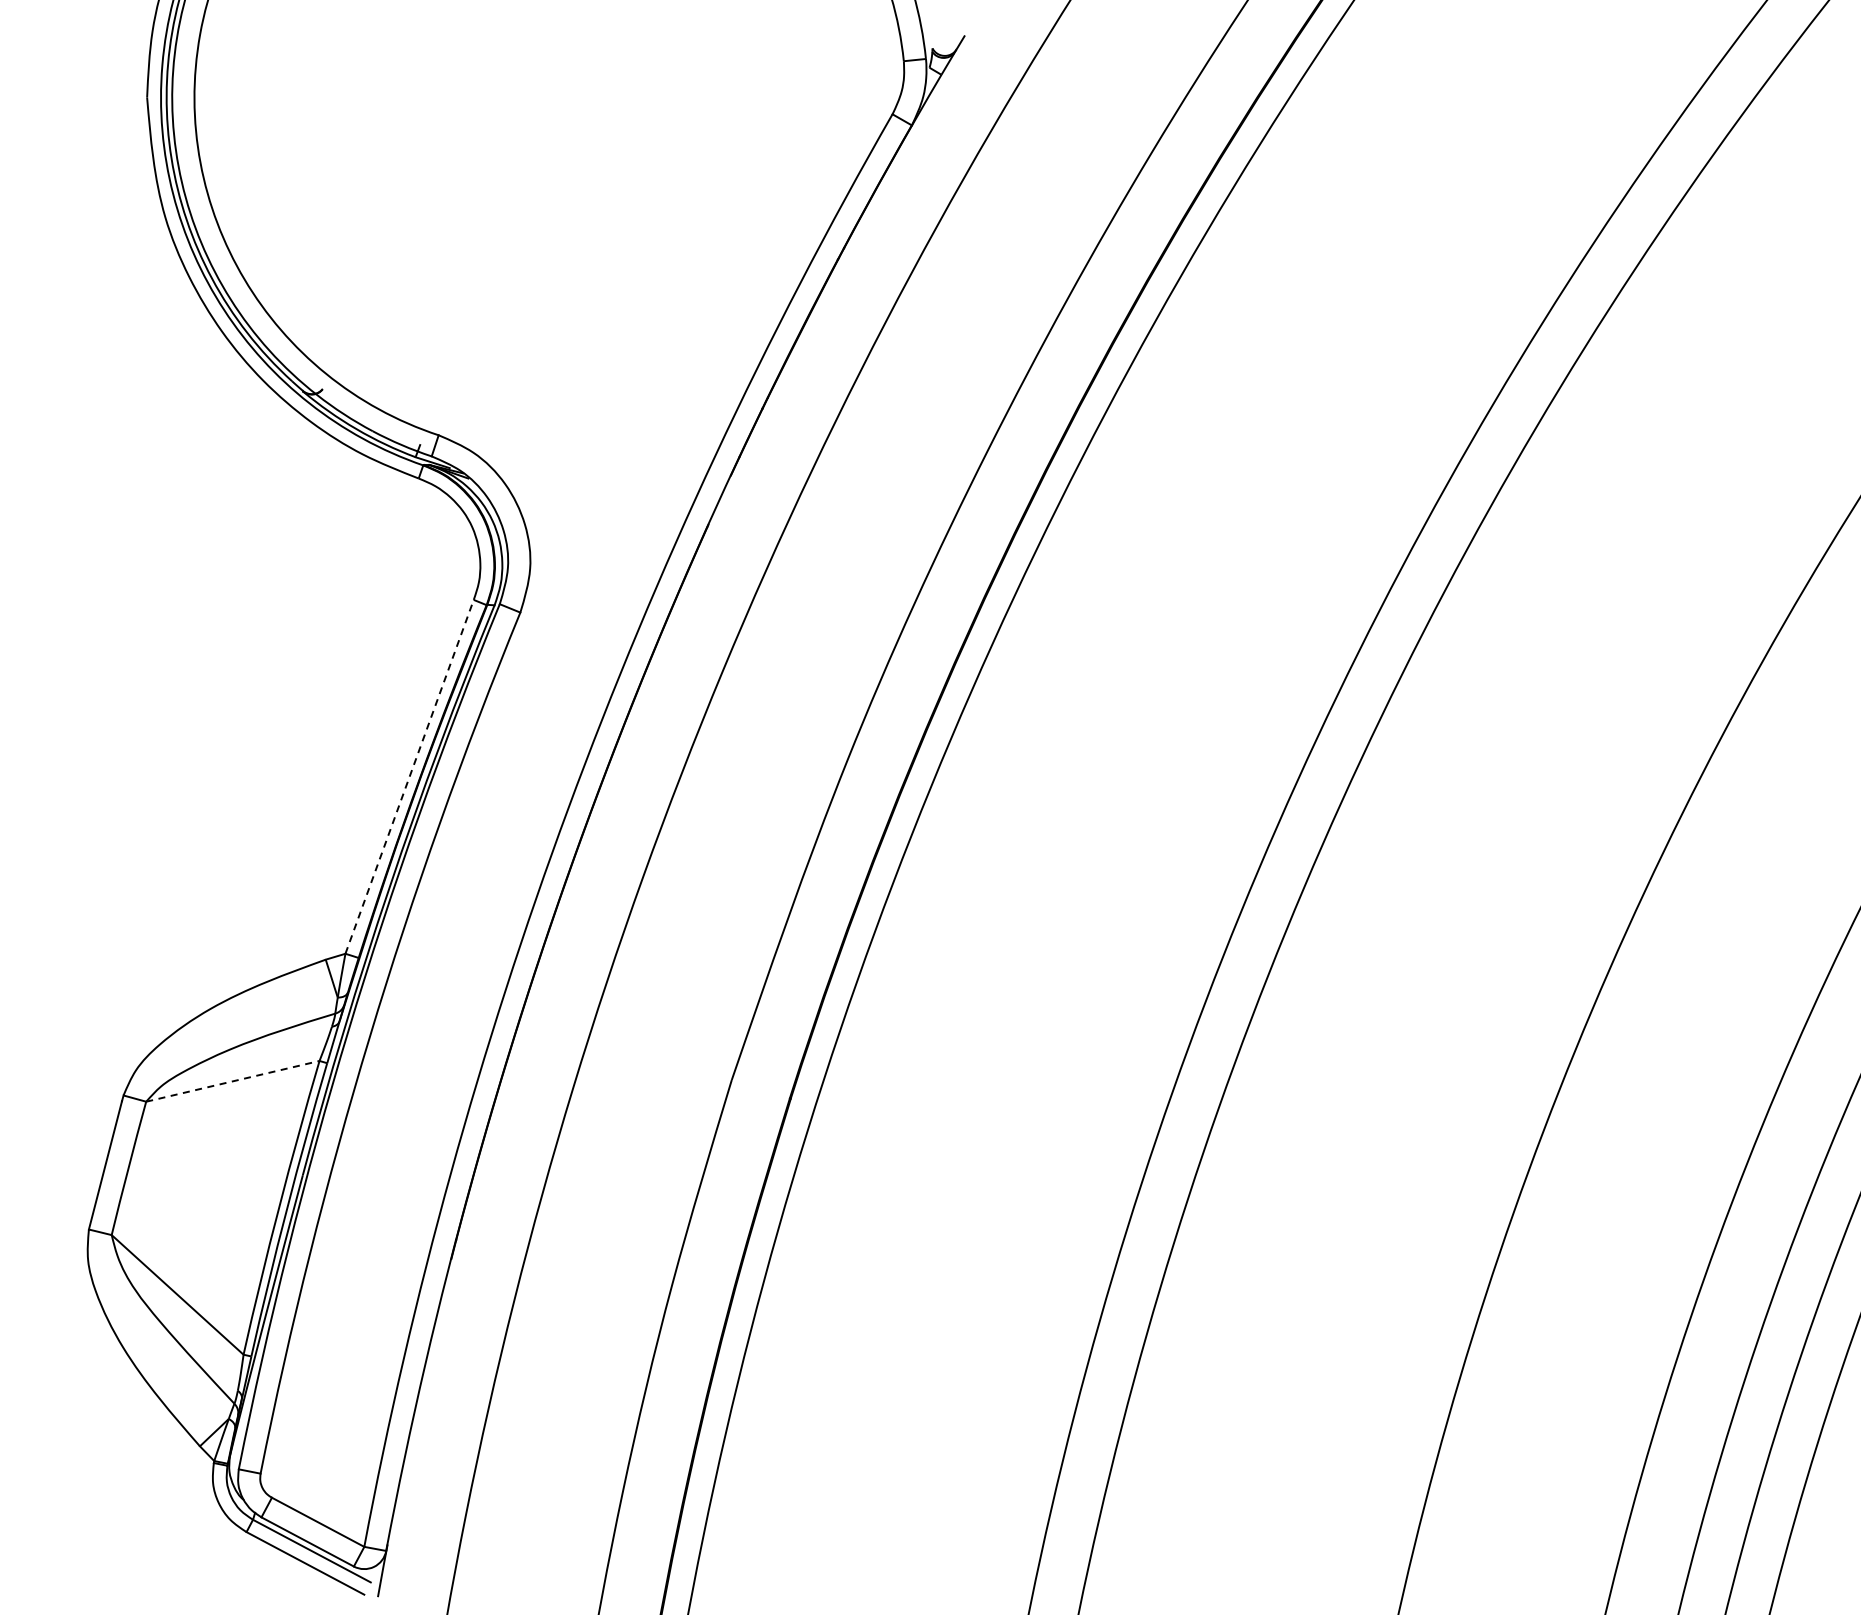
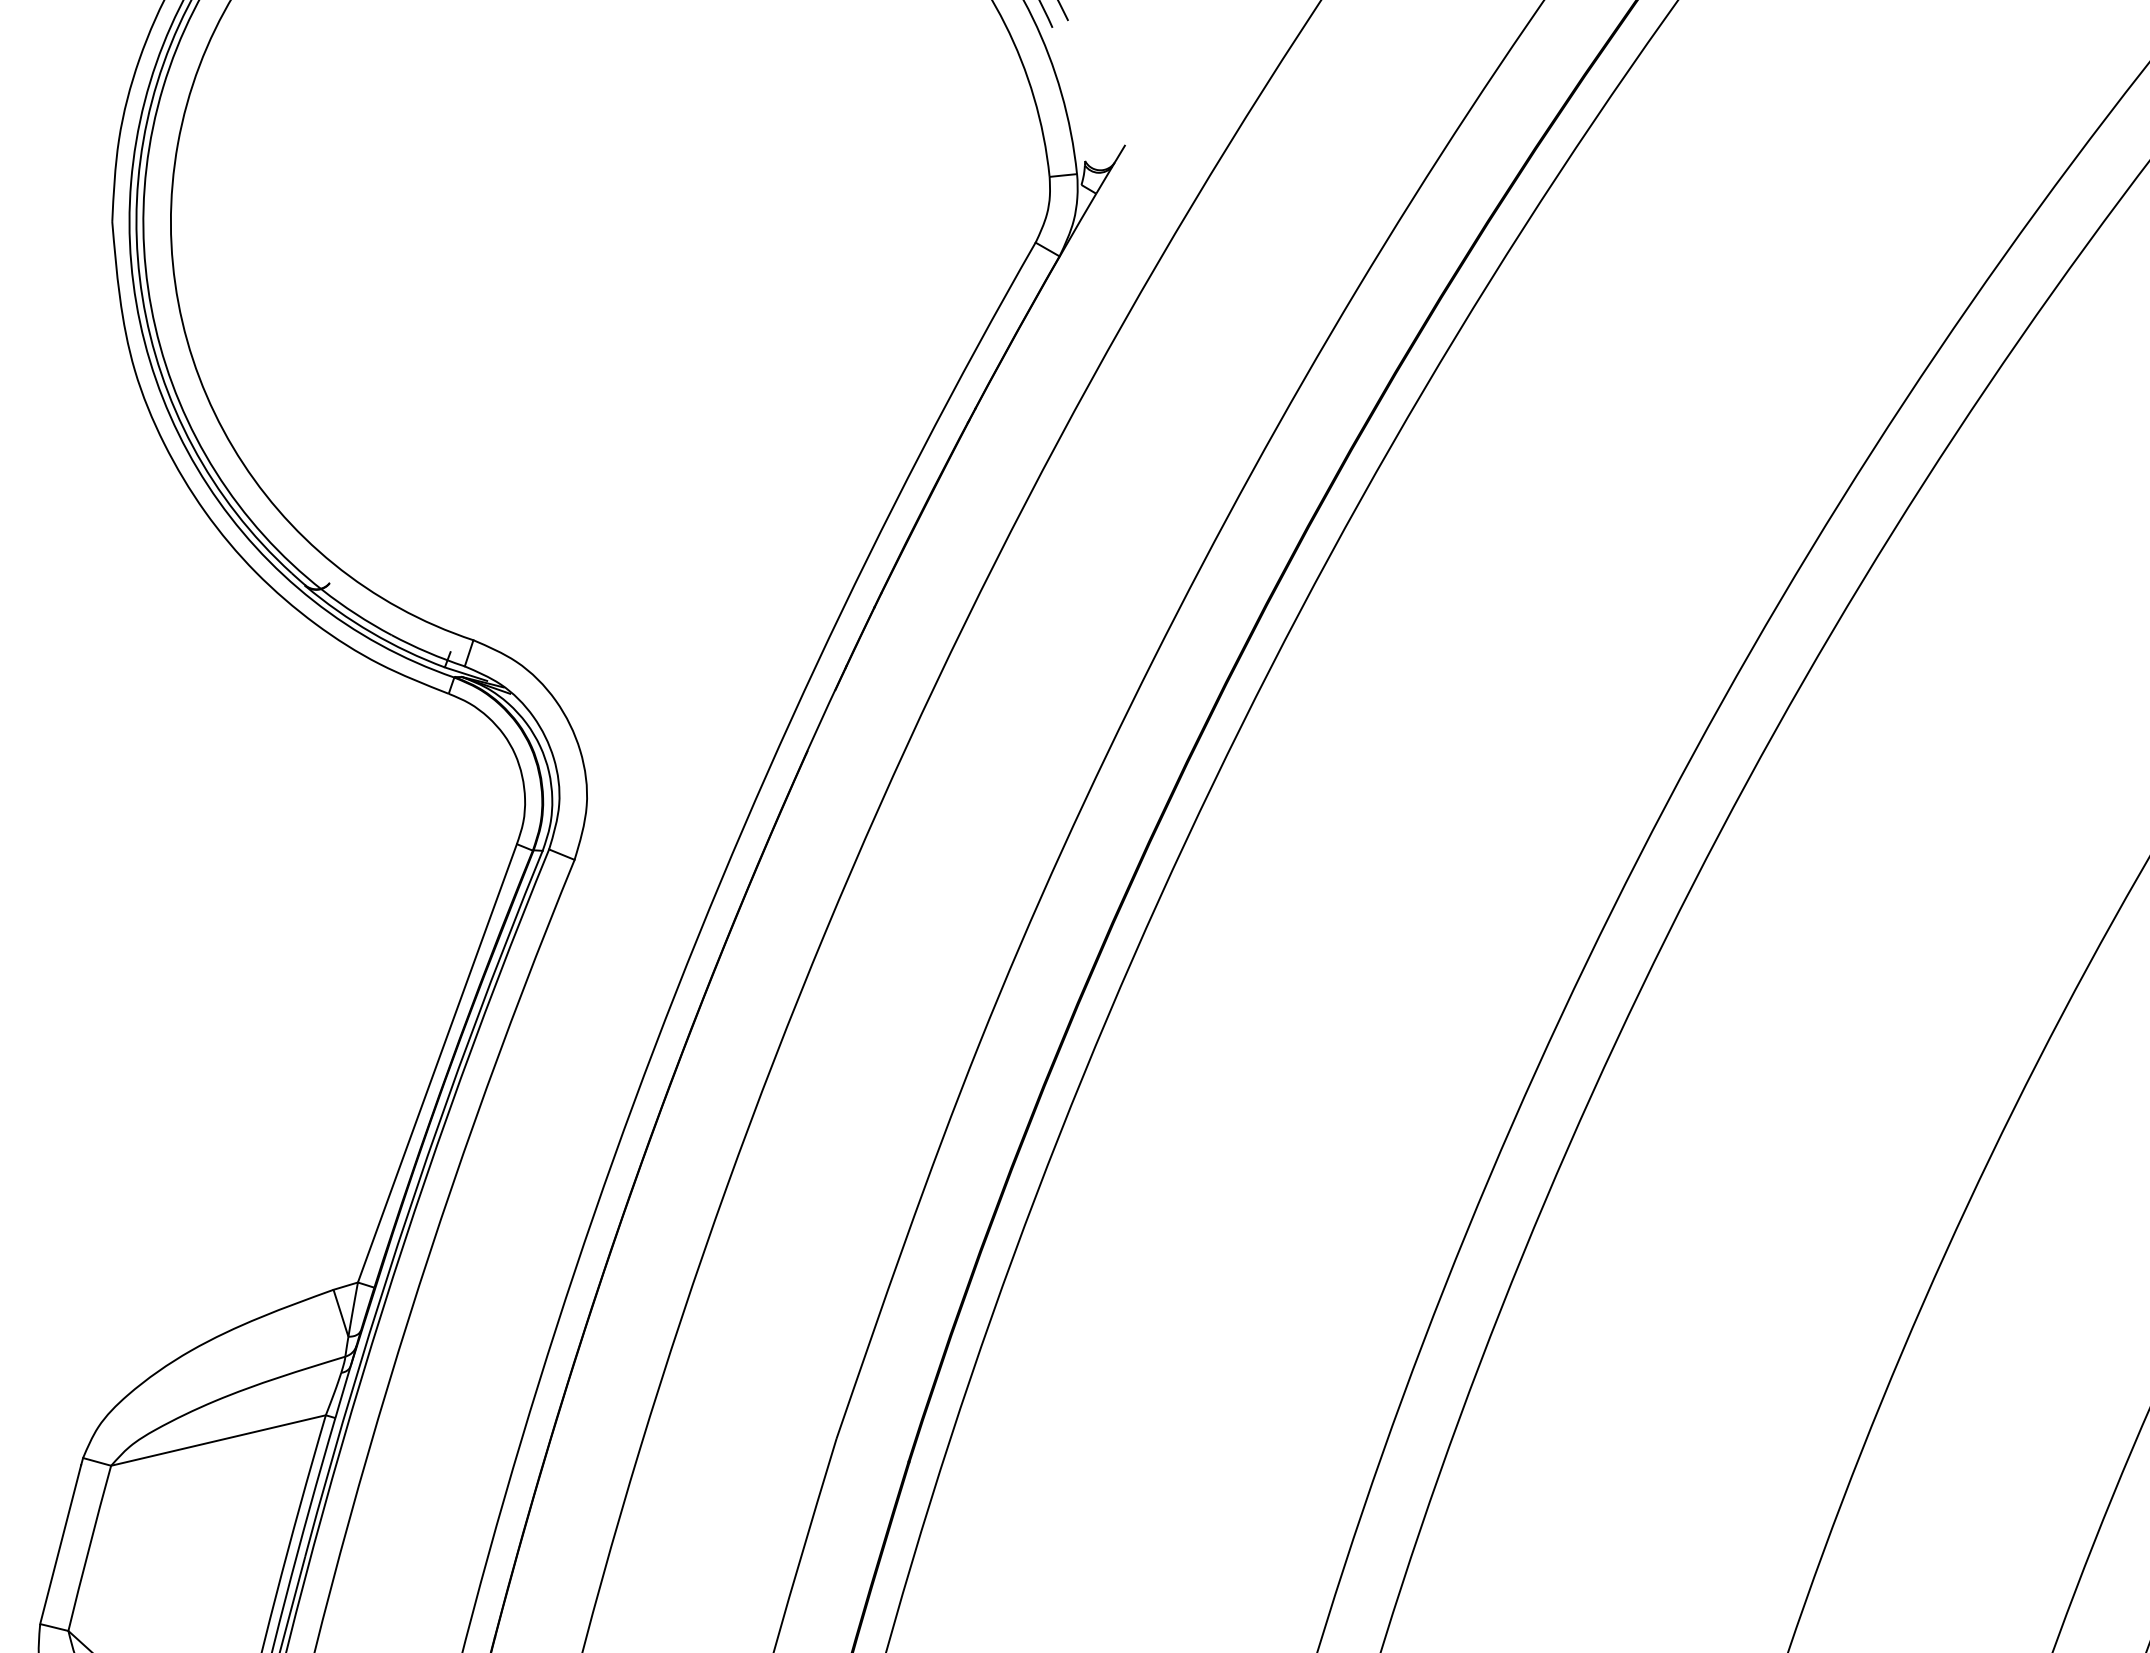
line: (409, 776) -> (437, 1062), dashed -> solid
line: (233, 1081) -> (219, 1440), dashed -> solid

